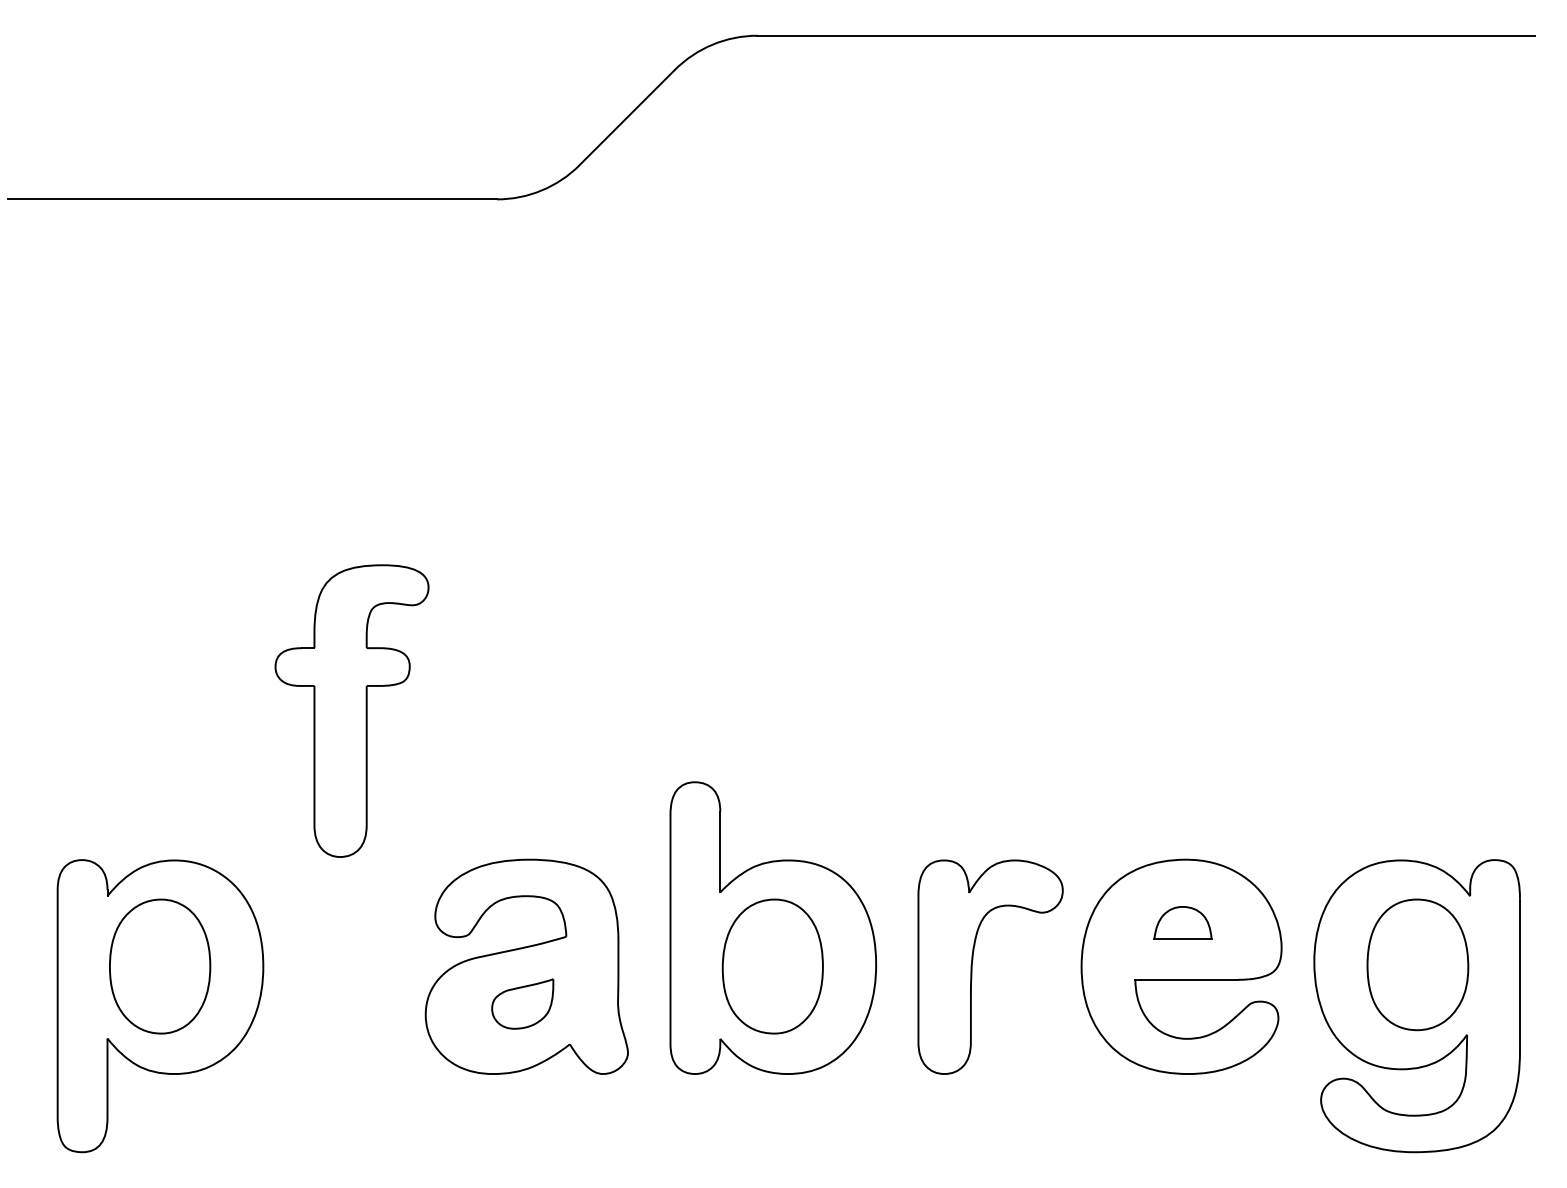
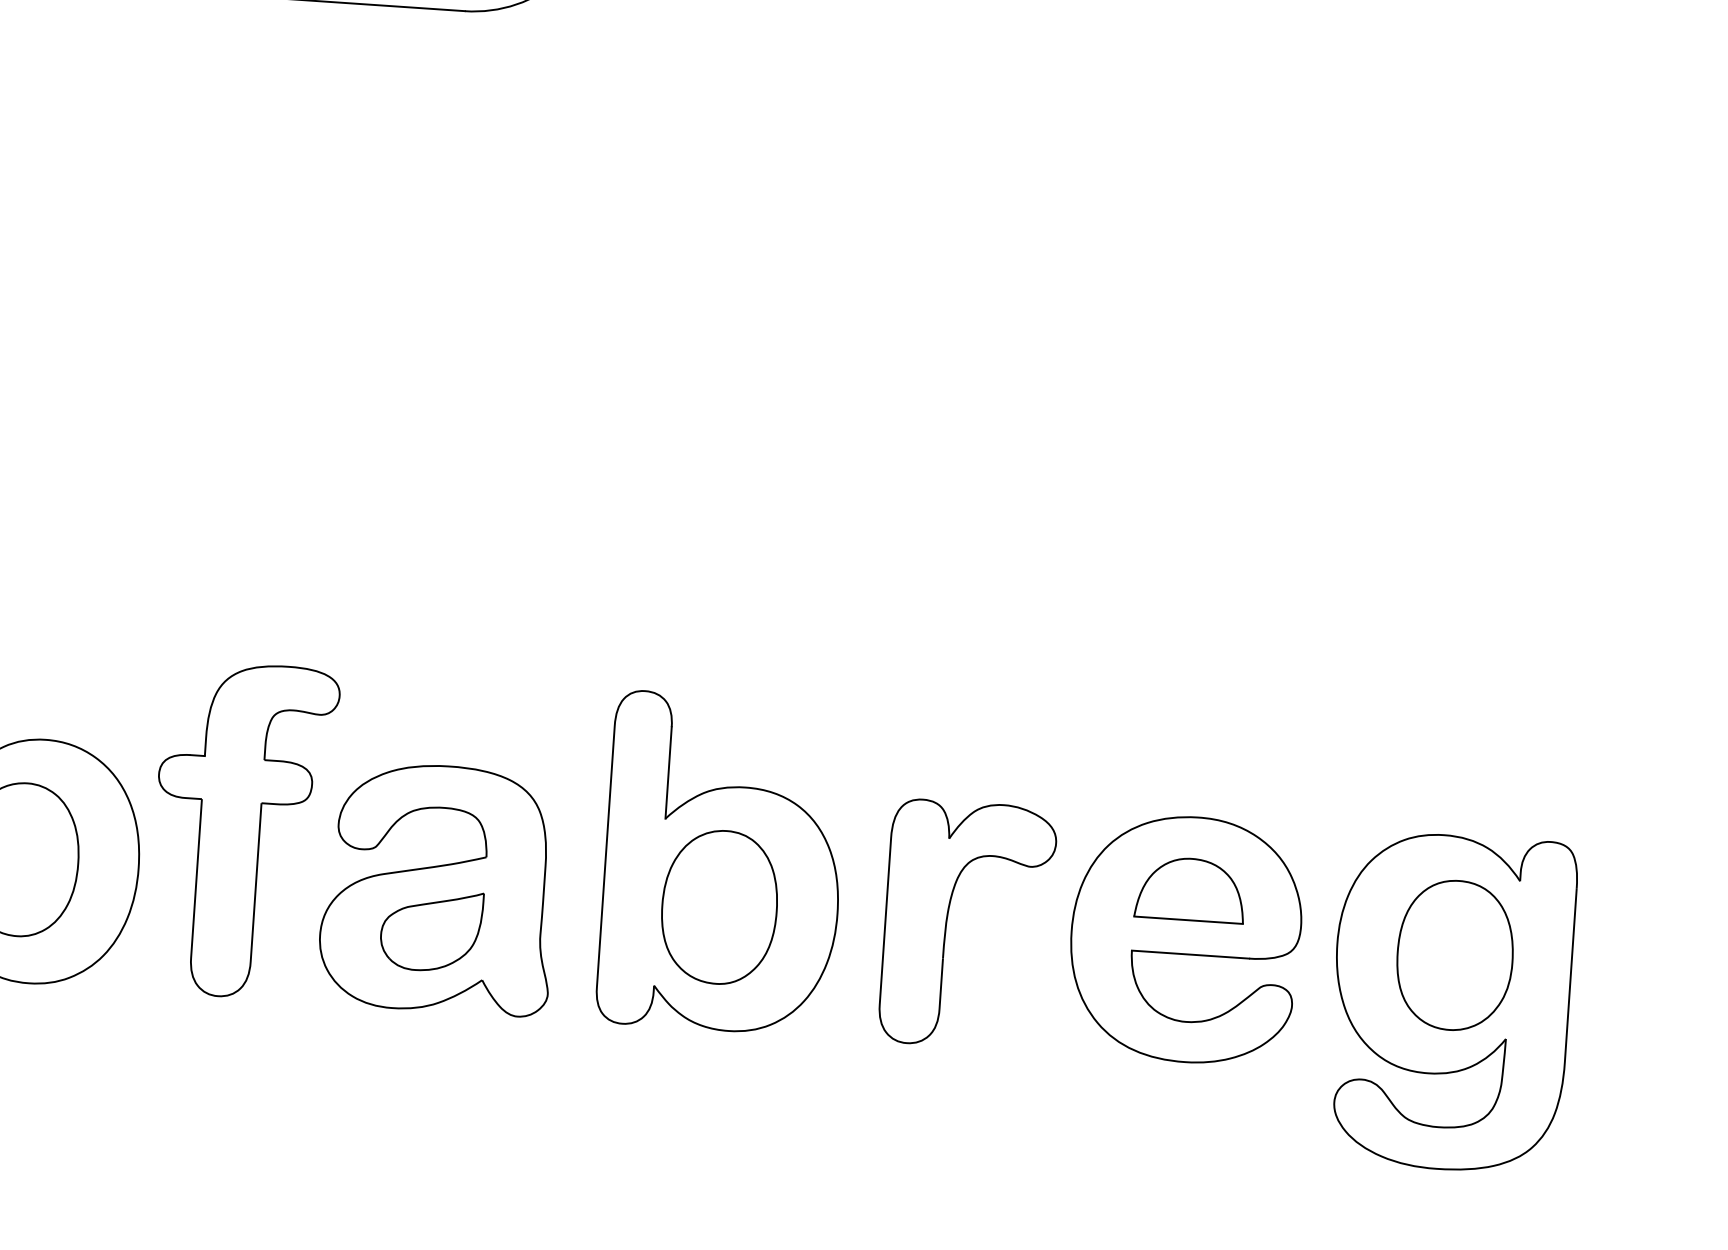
part: (351, 710) -> (242, 830), moved
part: (1182, 922) -> (1190, 888), size x1.67
part: (522, 1003) -> (431, 929), size x1.43

